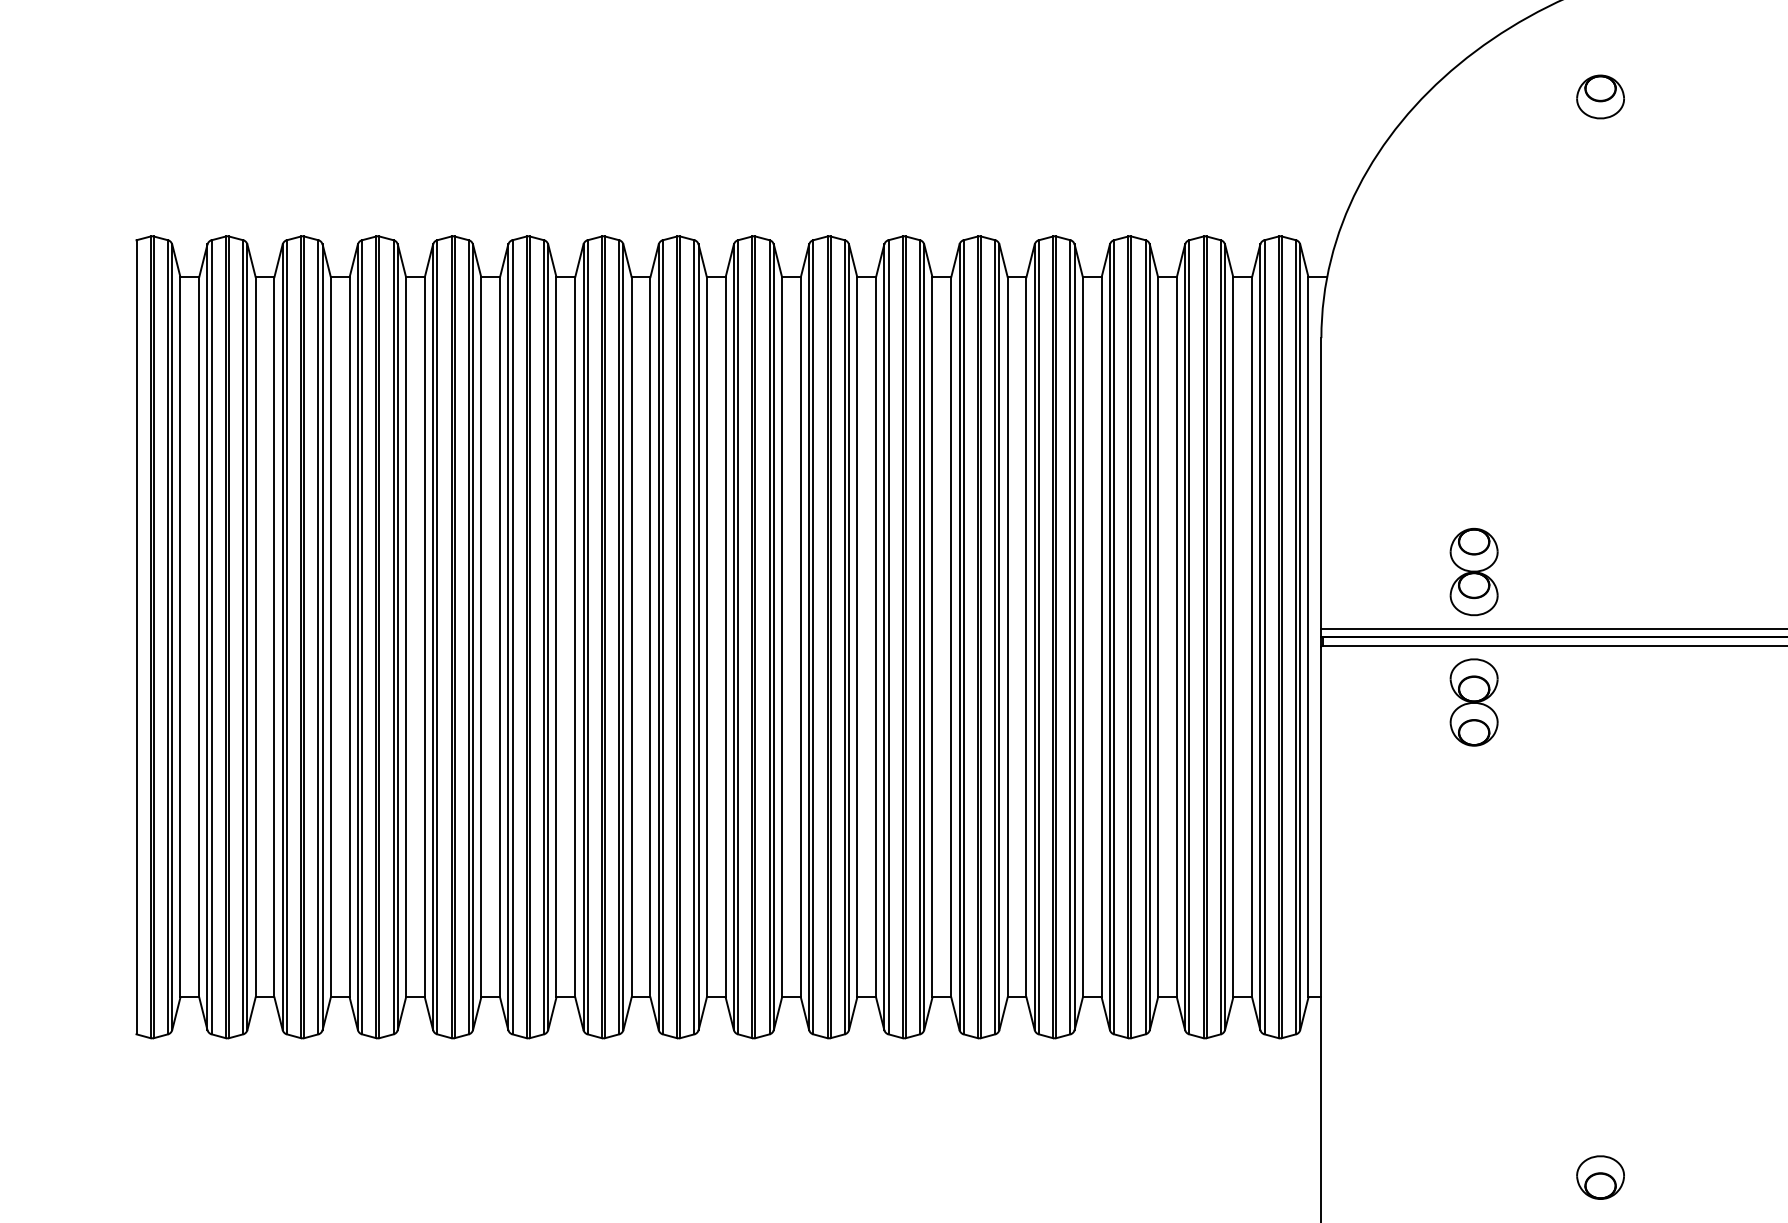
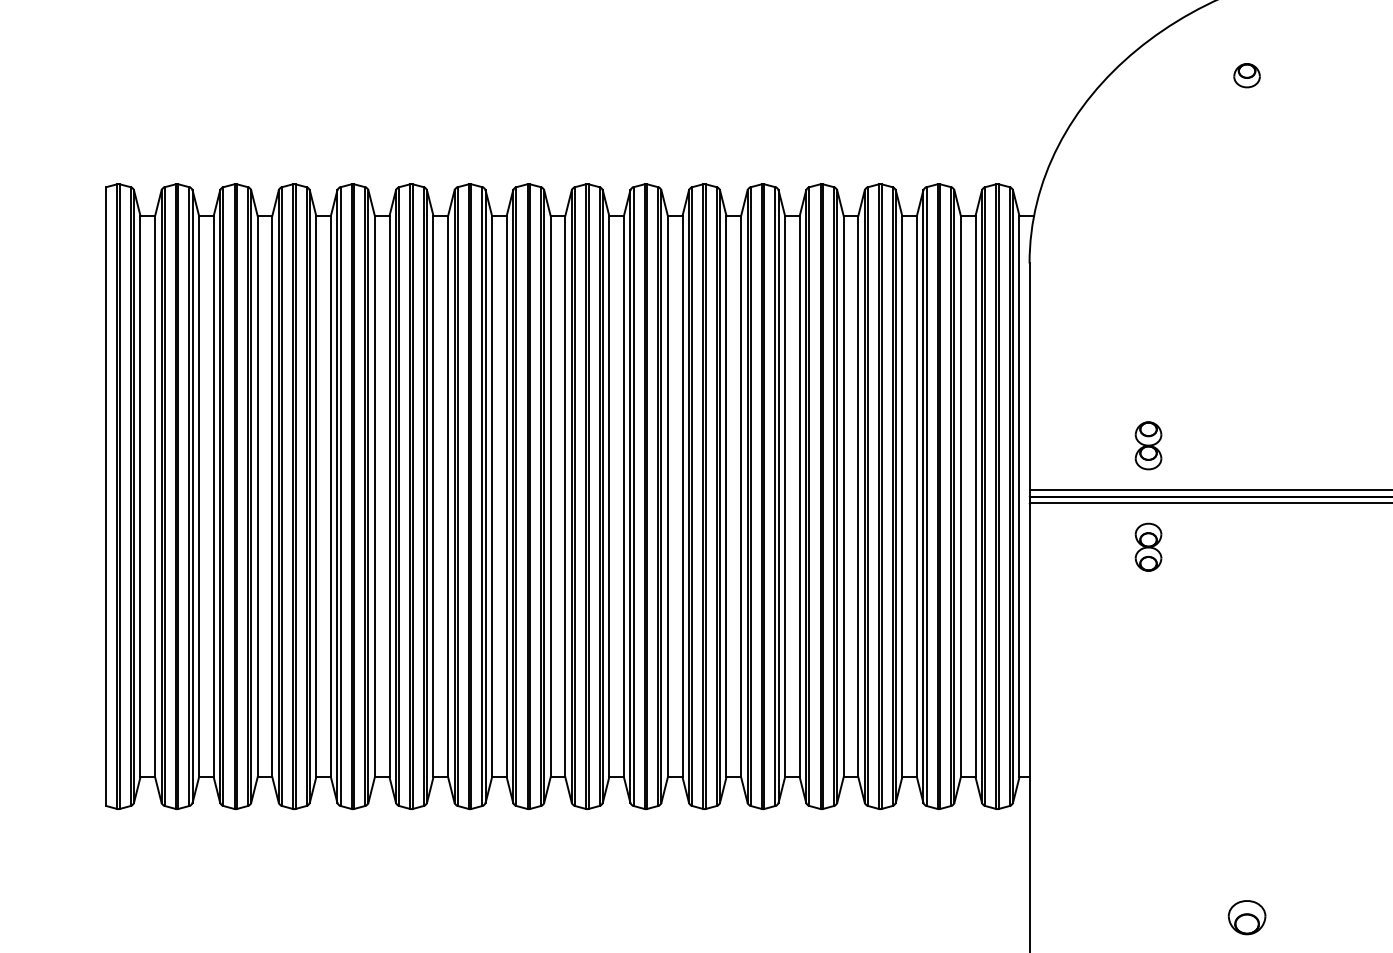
part: (1599, 96) -> (1246, 75), size x0.7
part: (1474, 571) -> (1148, 445), size x0.7
part: (1474, 701) -> (1148, 546), size x0.7

